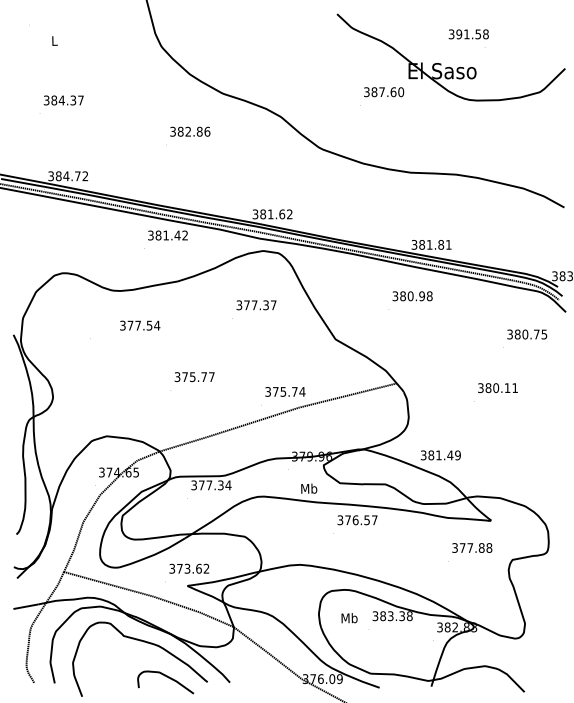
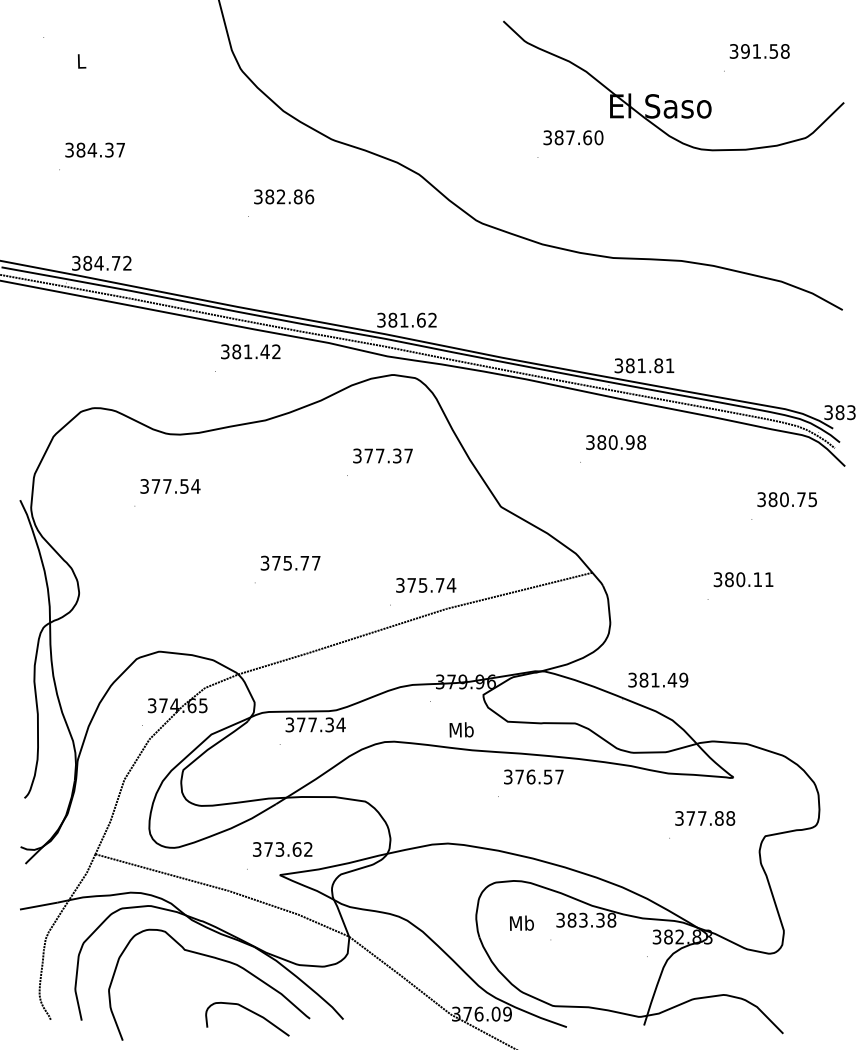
text: (468, 34) -> (759, 51), moved
text: (140, 325) -> (170, 486), moved

